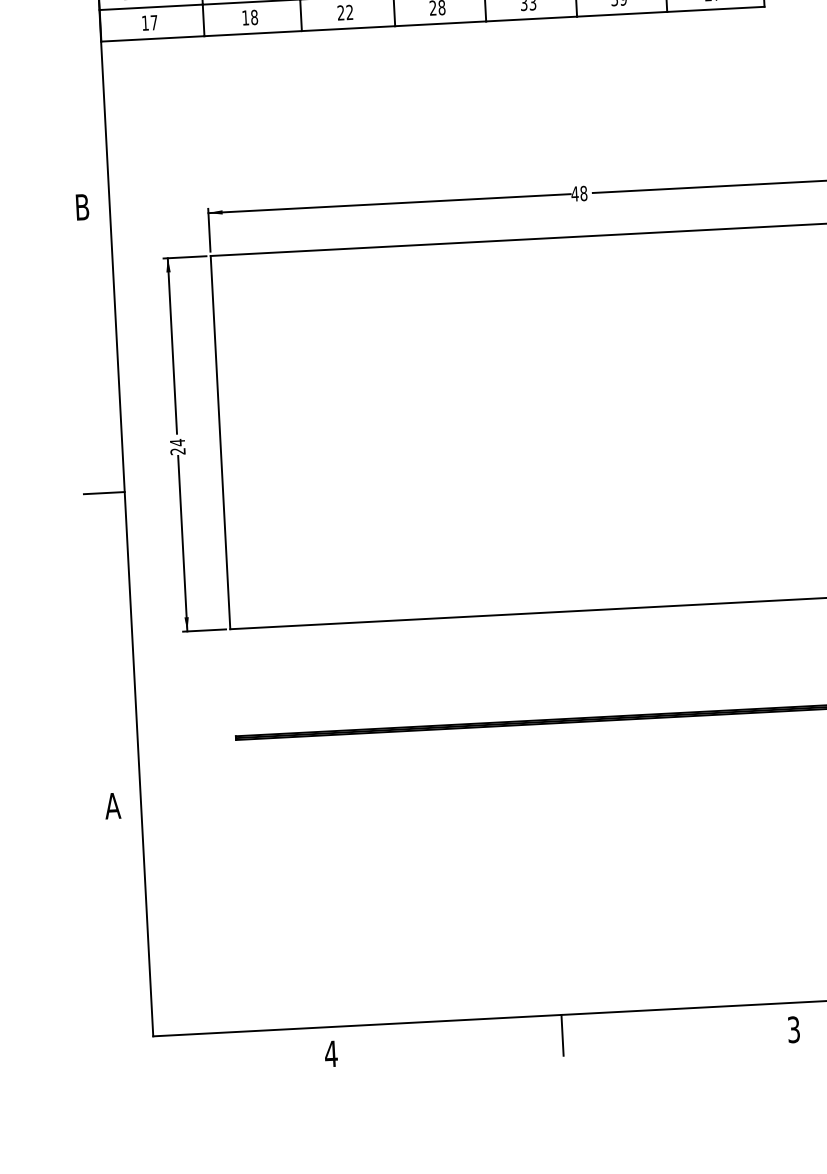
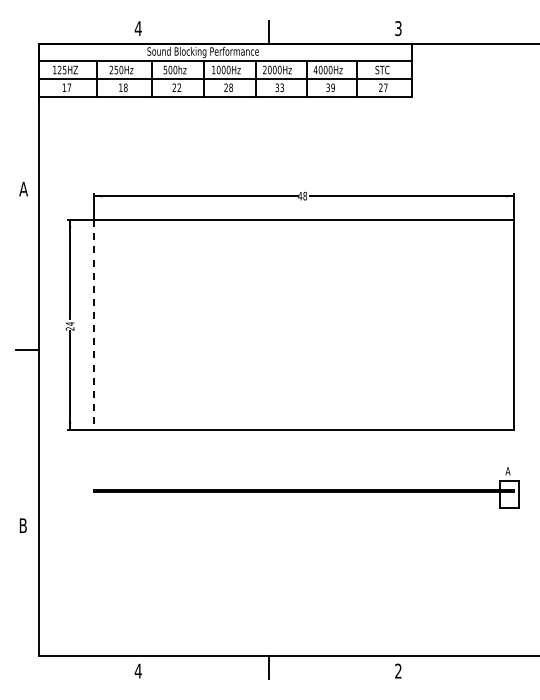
text: (81, 206) -> (23, 188), B -> A
line: (221, 443) -> (94, 325), solid -> dashed
text: (111, 805) -> (22, 525), A -> B
text: (794, 1030) -> (398, 671), 3 -> 2

